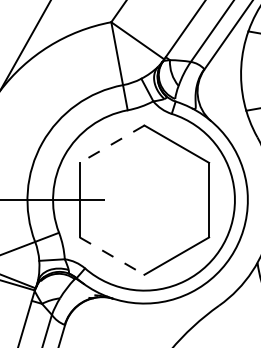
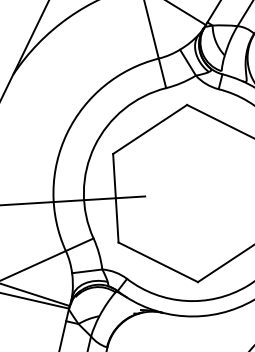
line: (111, 144) -> (149, 129), dashed -> solid
line: (112, 256) -> (158, 262), dashed -> solid

